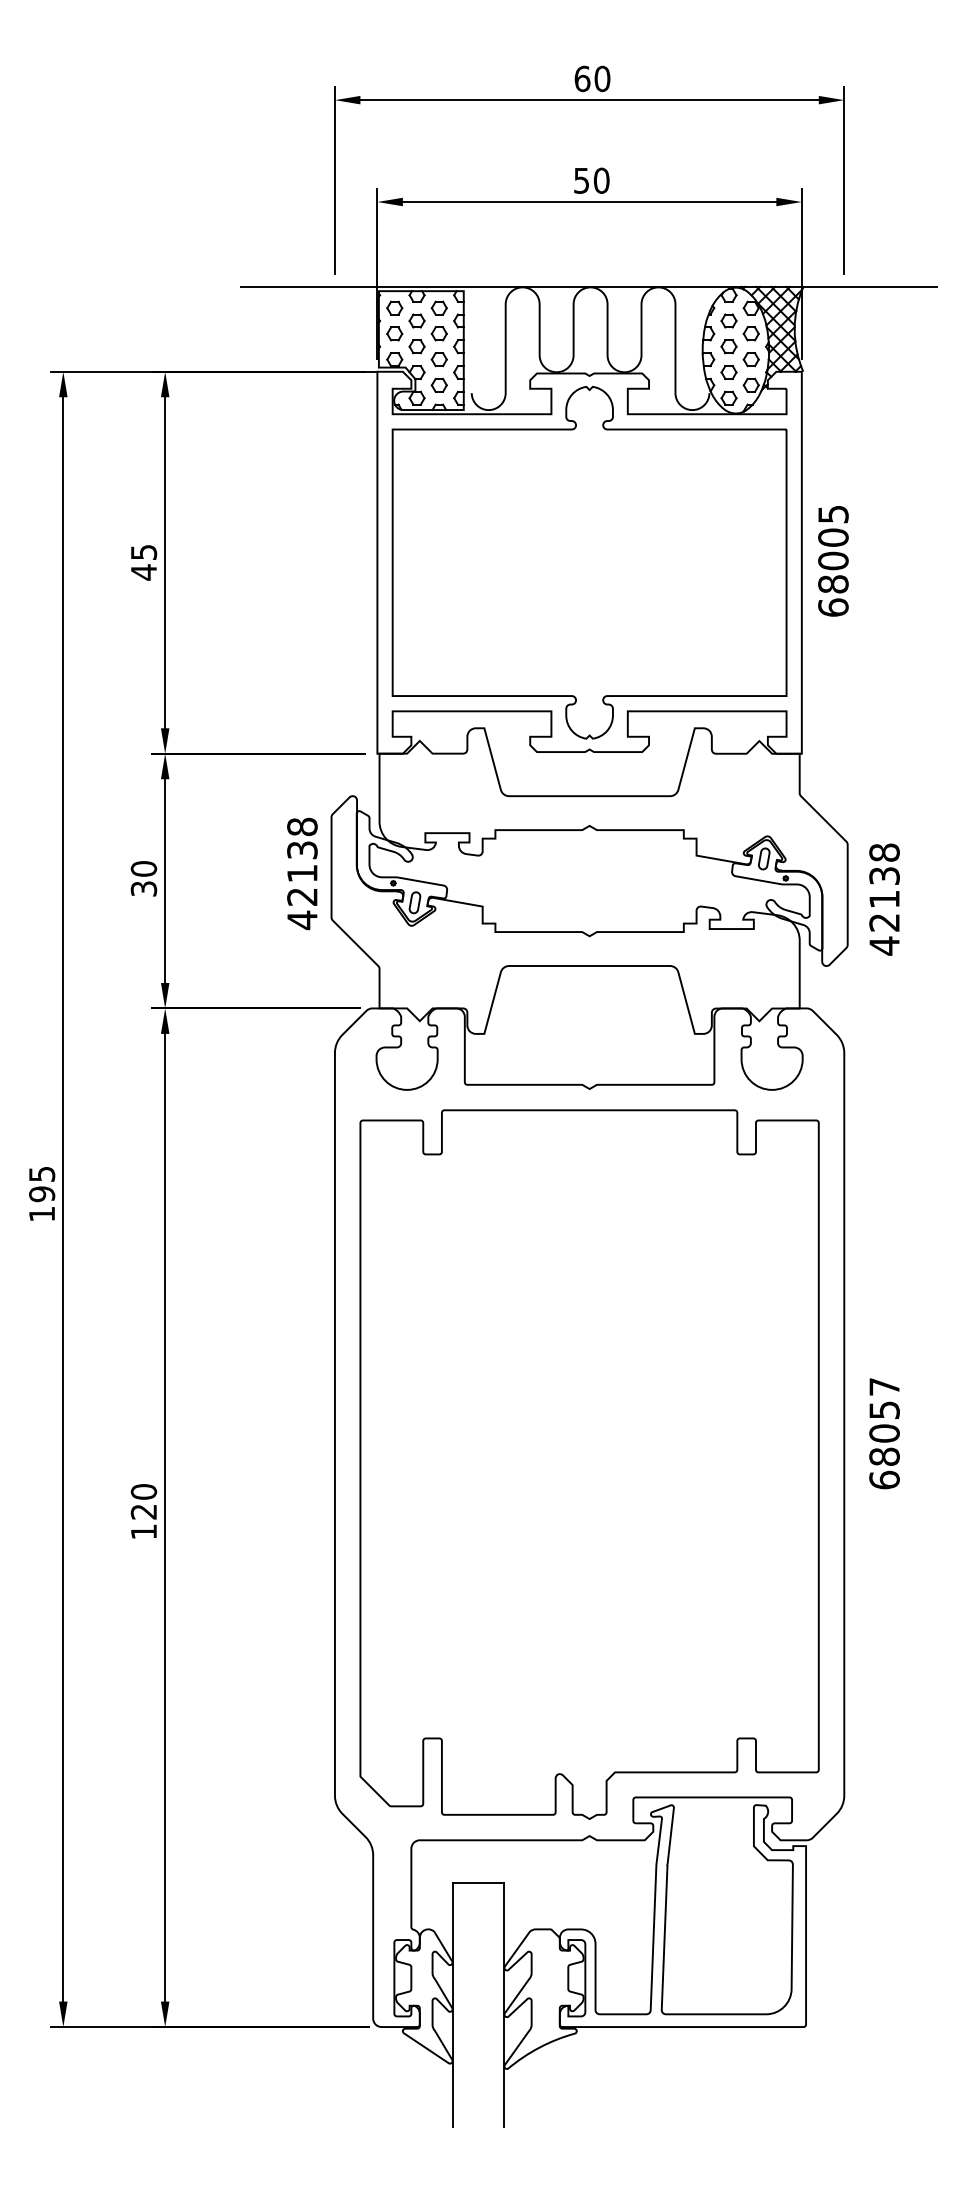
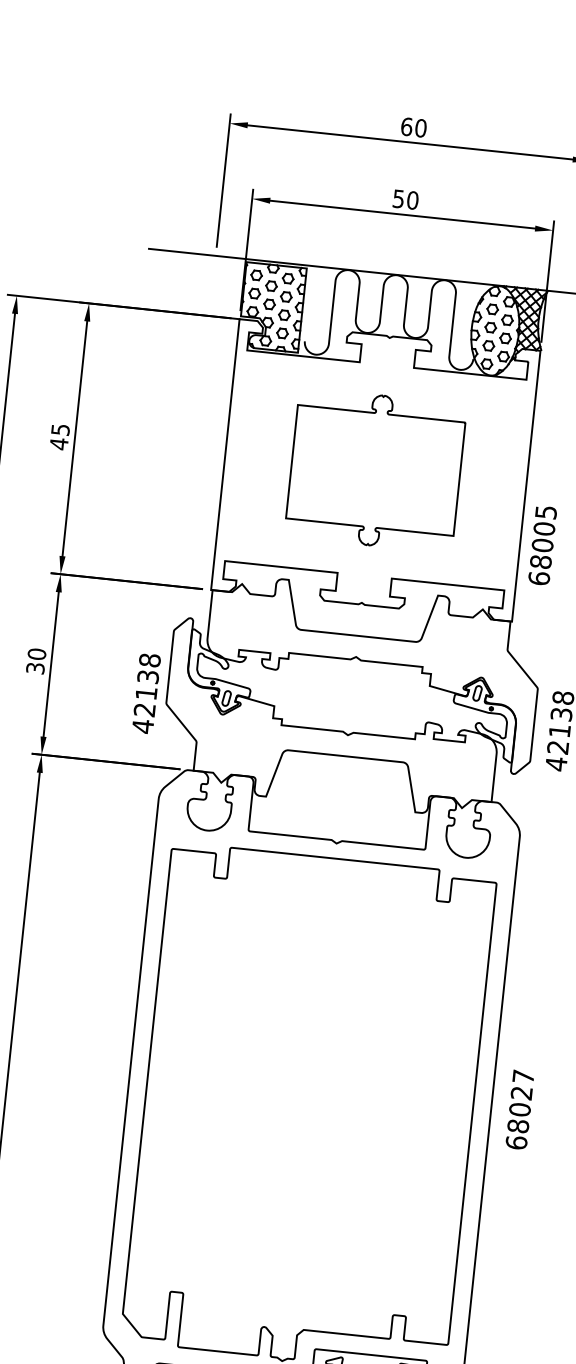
text: (833, 561) -> (542, 545), moved
part: (589, 562) -> (375, 470), size x0.6
text: (302, 873) -> (146, 693), moved
text: (884, 1410) -> (521, 1093), 68057 -> 68027

